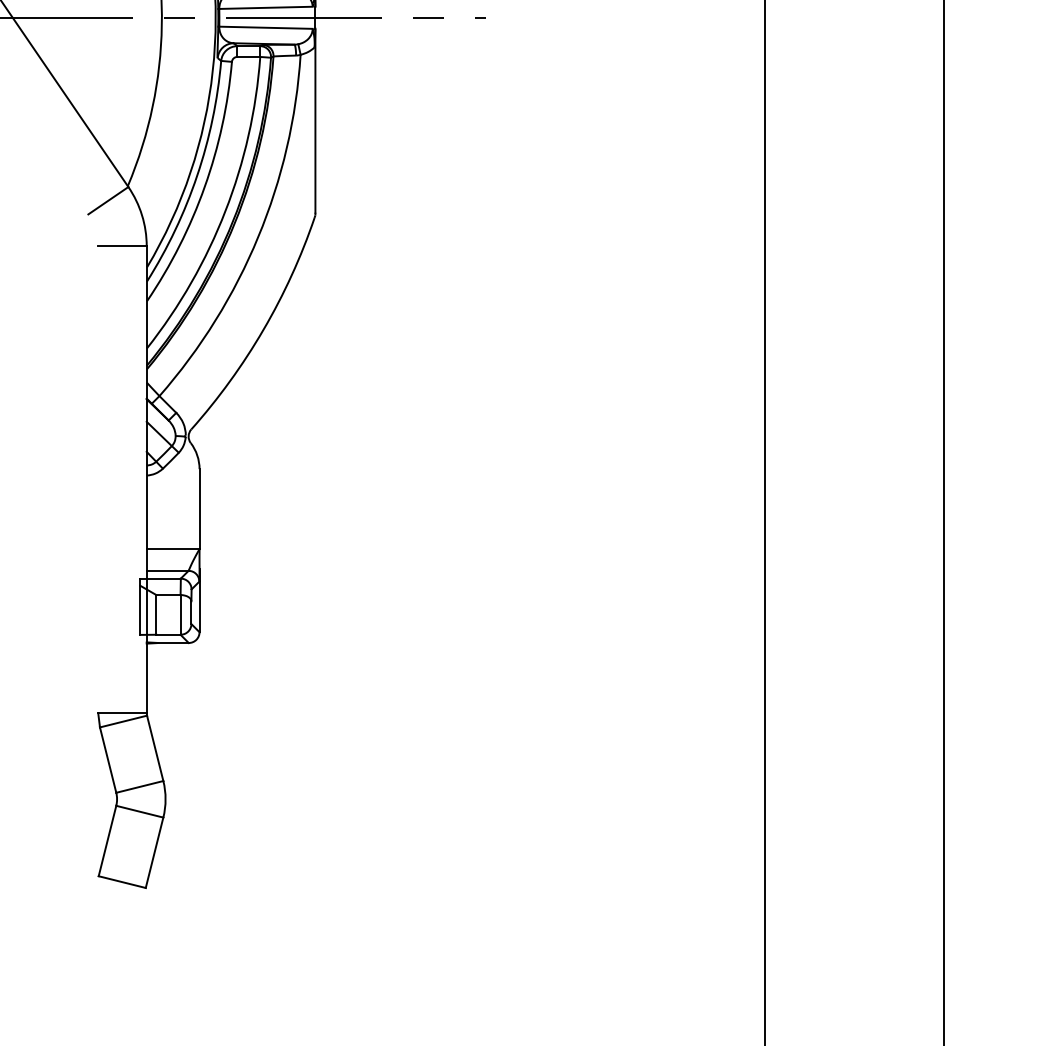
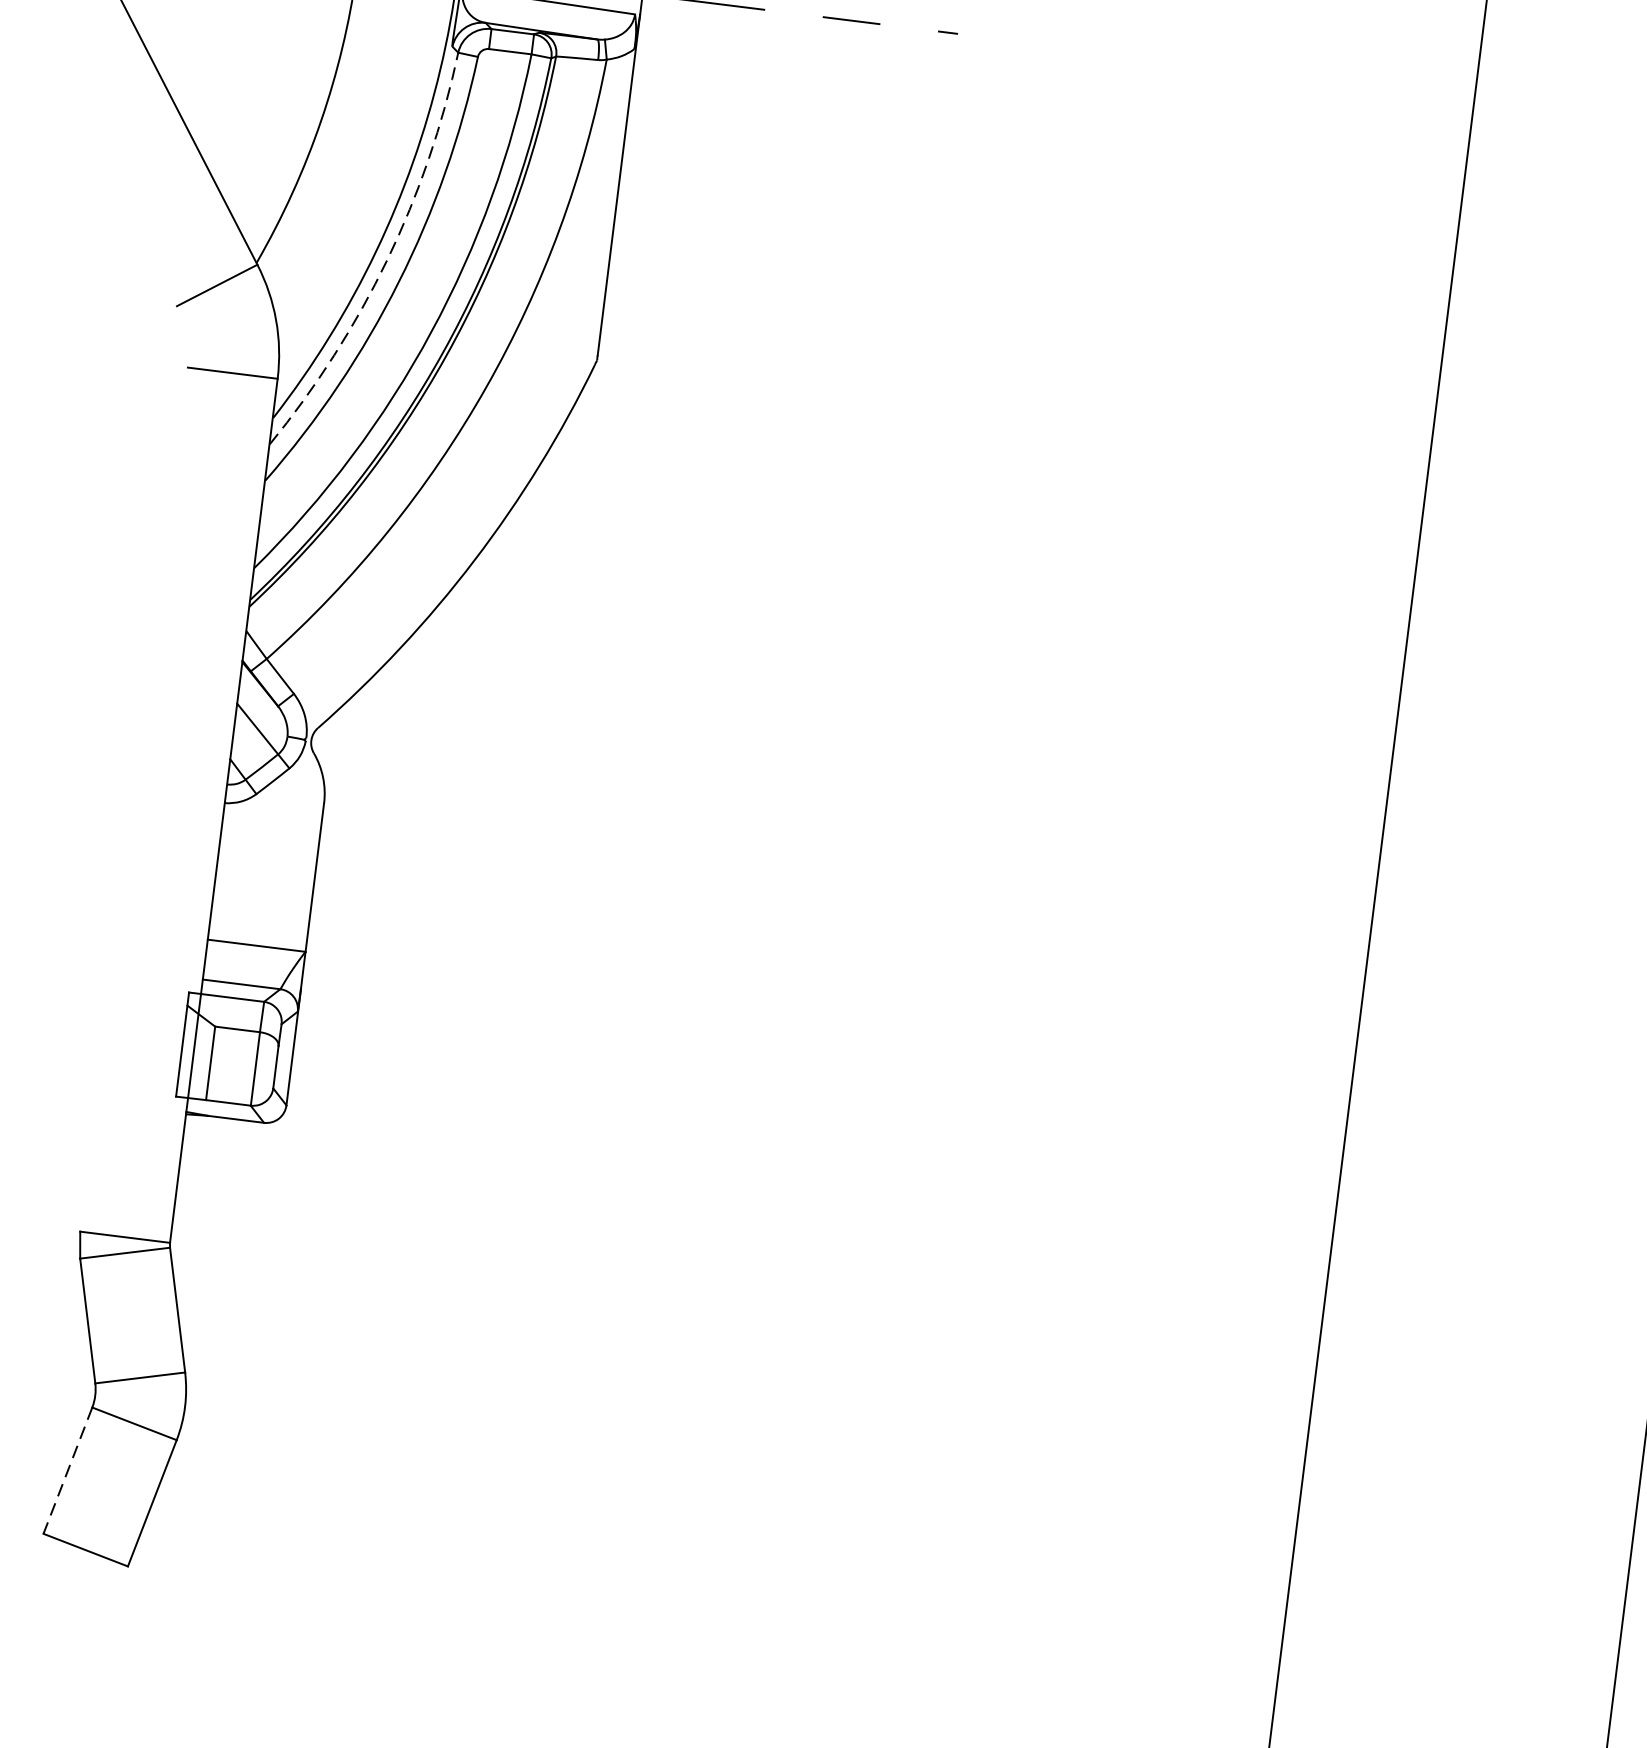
arc: (197, 175) -> (387, 259), solid -> dashed
line: (107, 841) -> (67, 1471), solid -> dashed

